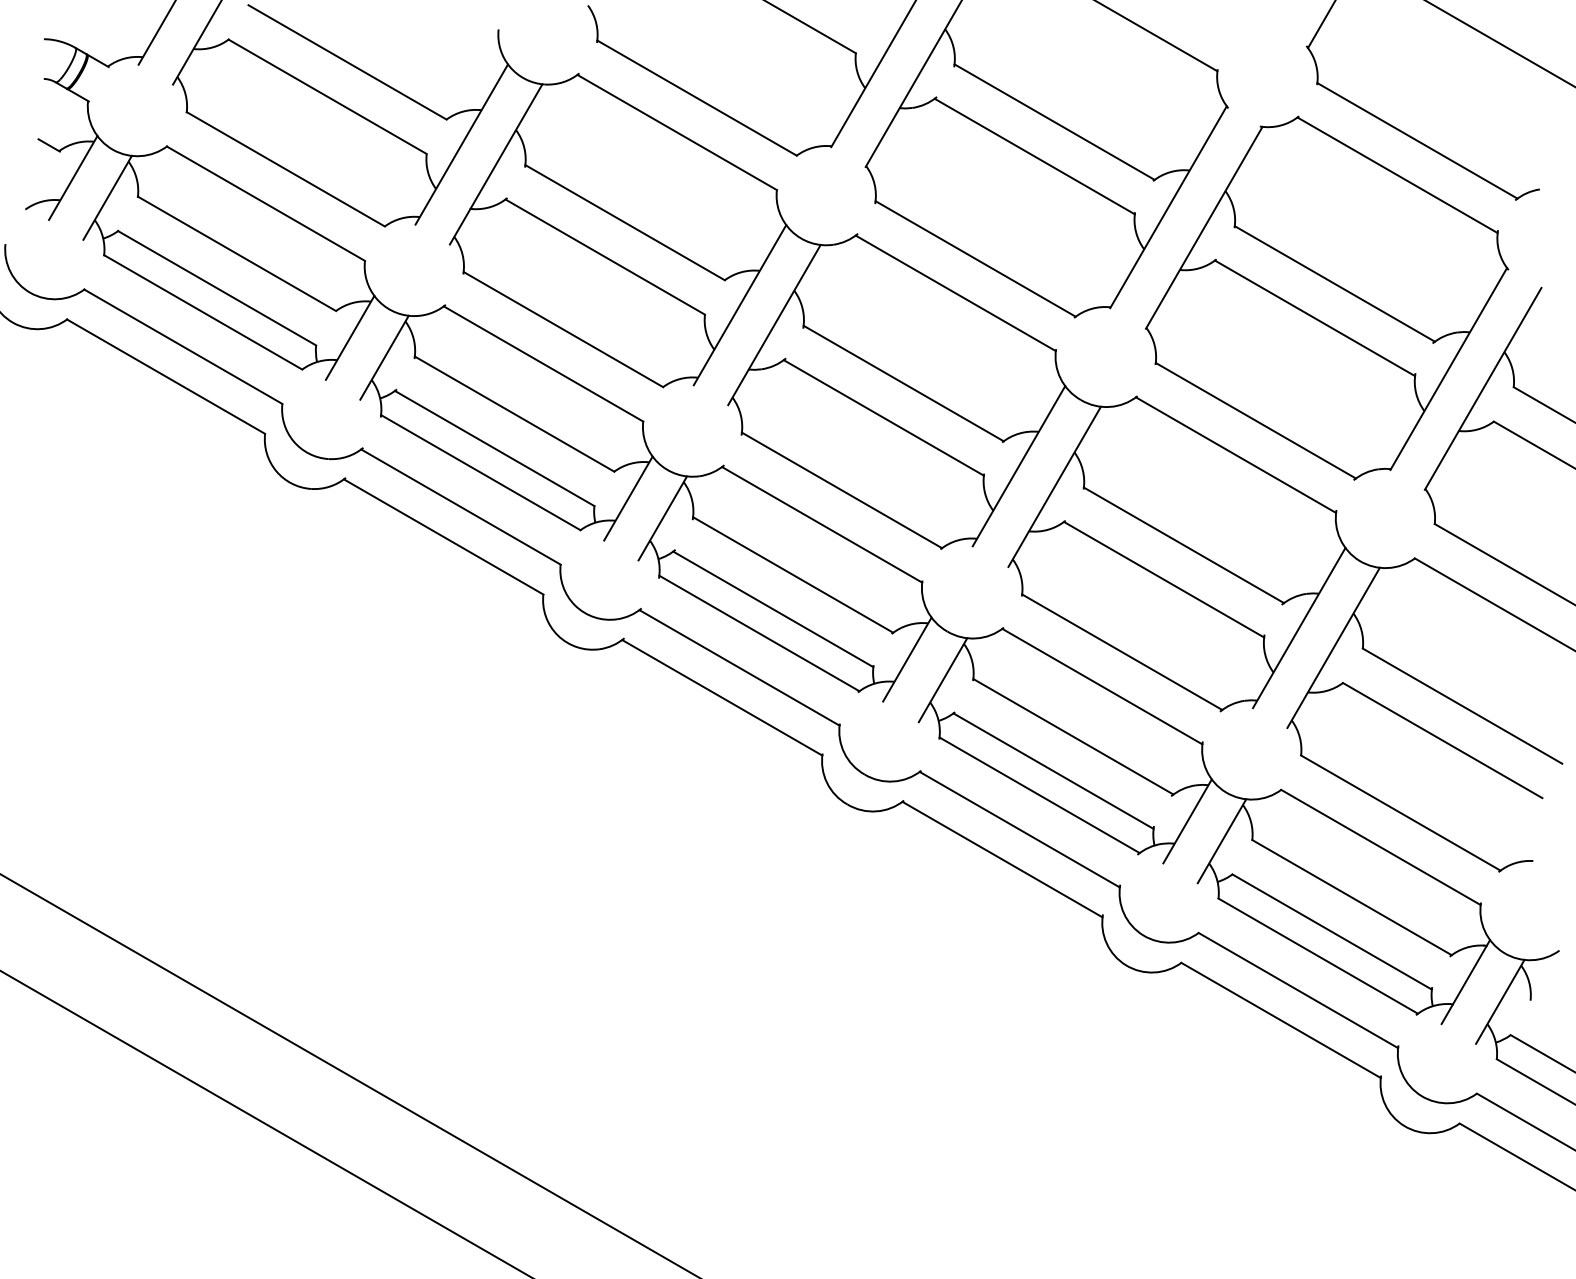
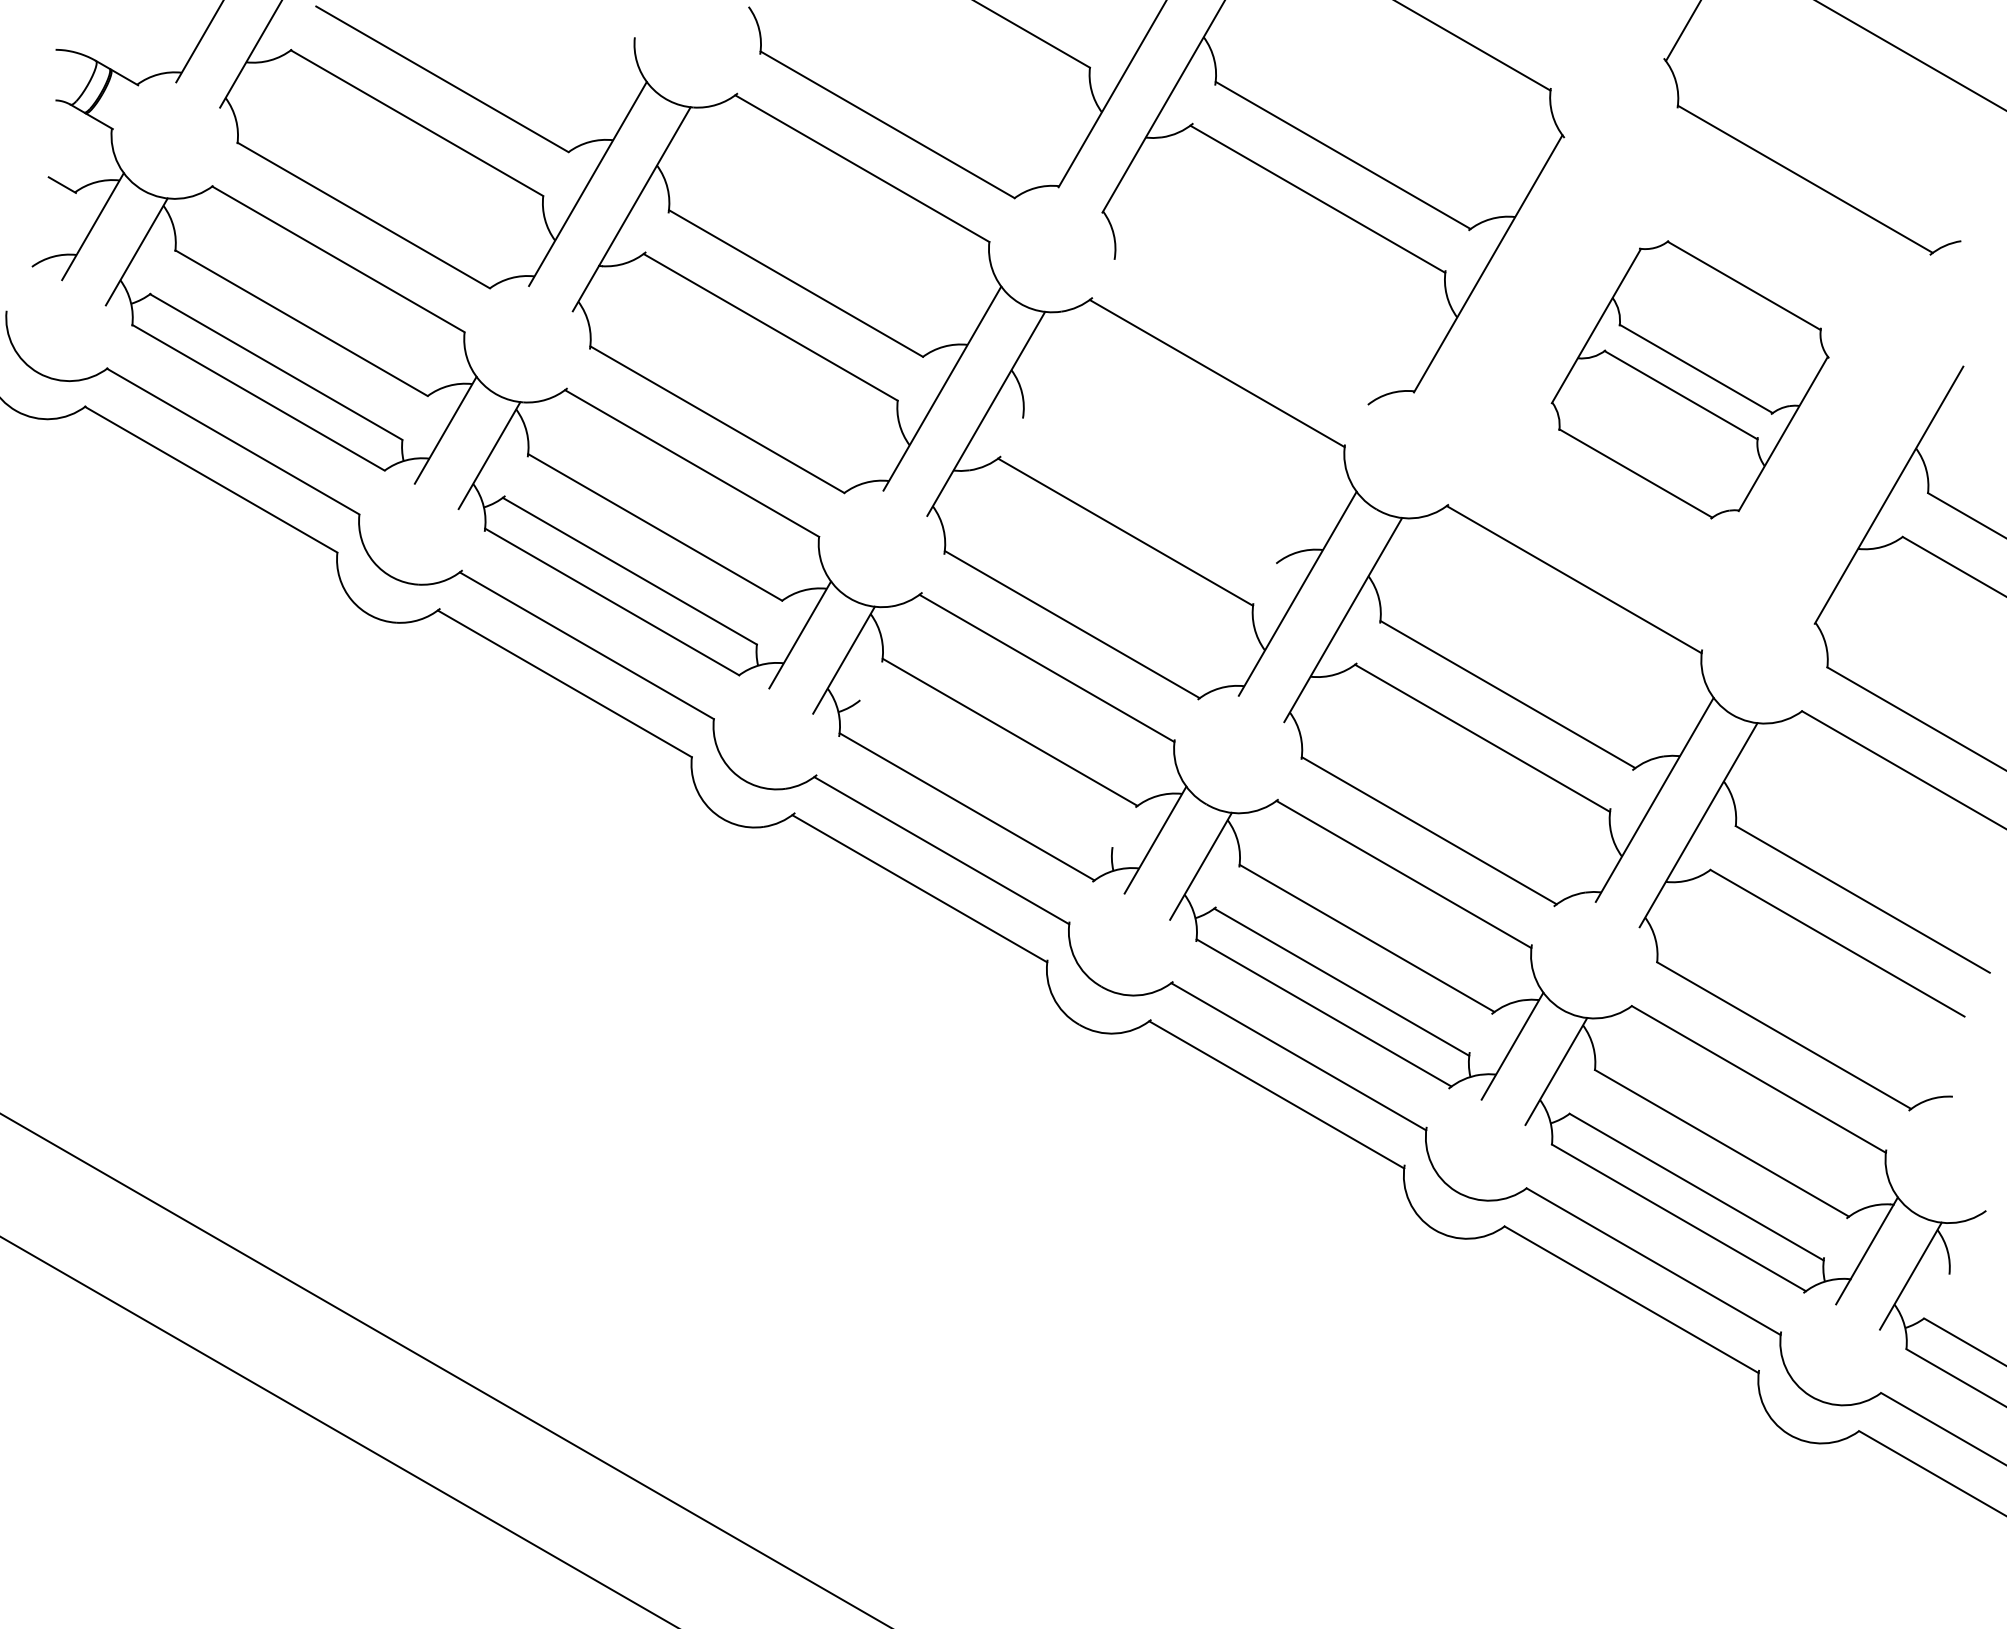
line: (975, 258) -> (1242, 329), removed
part: (1327, 298) -> (1690, 379), size x0.6
line: (903, 383) -> (1150, 488), removed
line: (773, 608) -> (984, 775), removed

